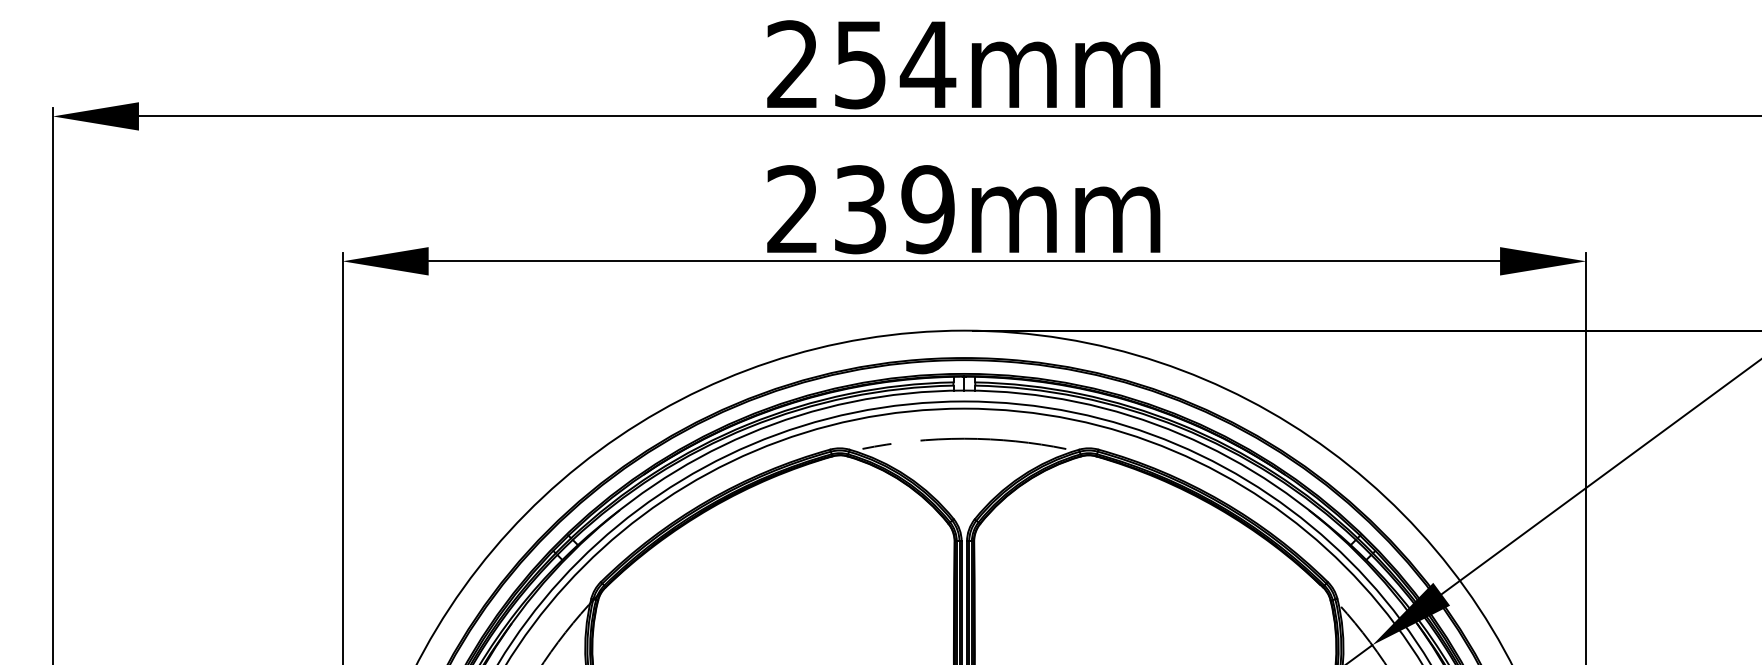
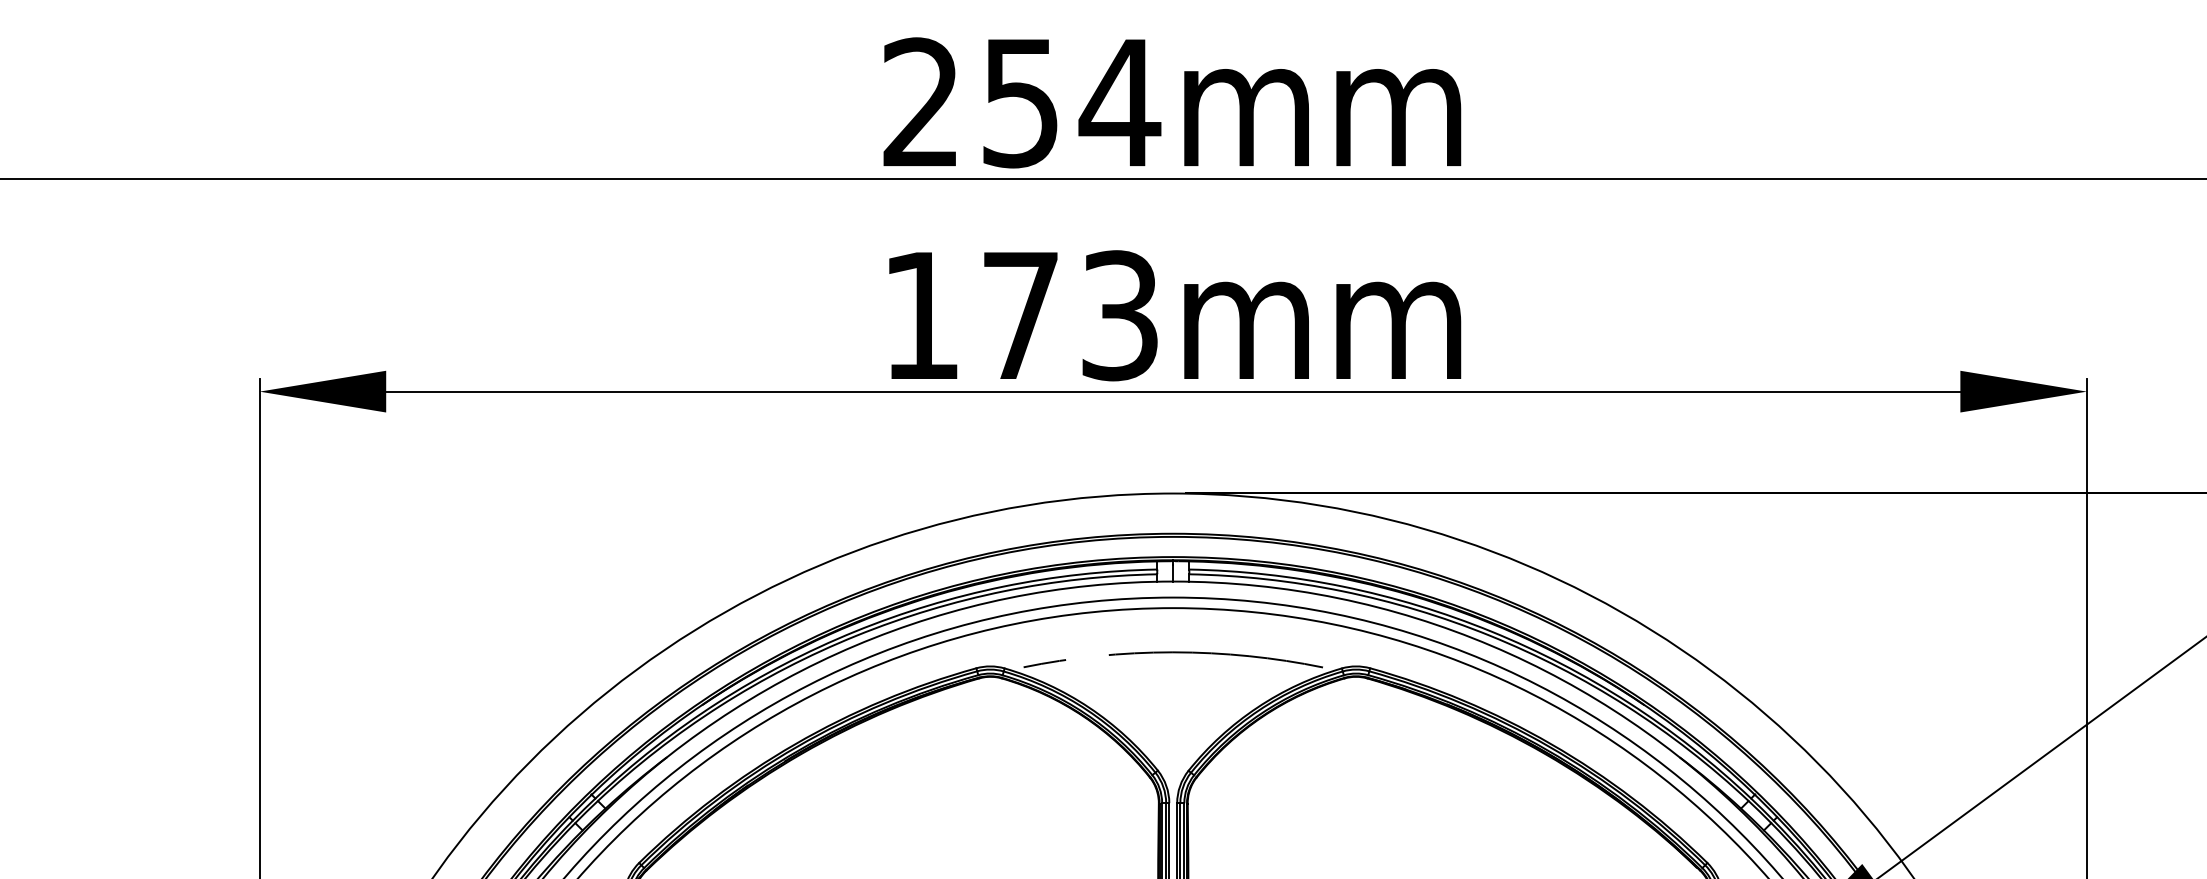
text: (860, 209) -> (1020, 315), 239mm -> 173mm

